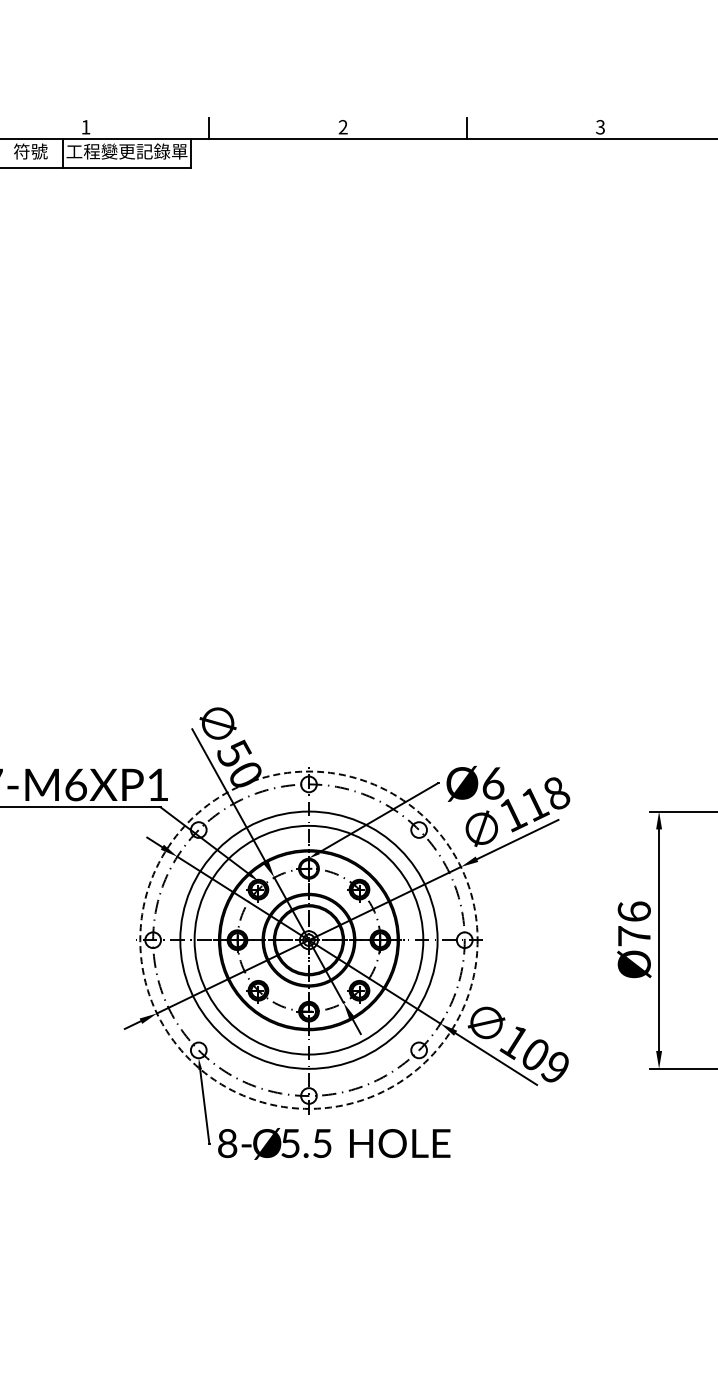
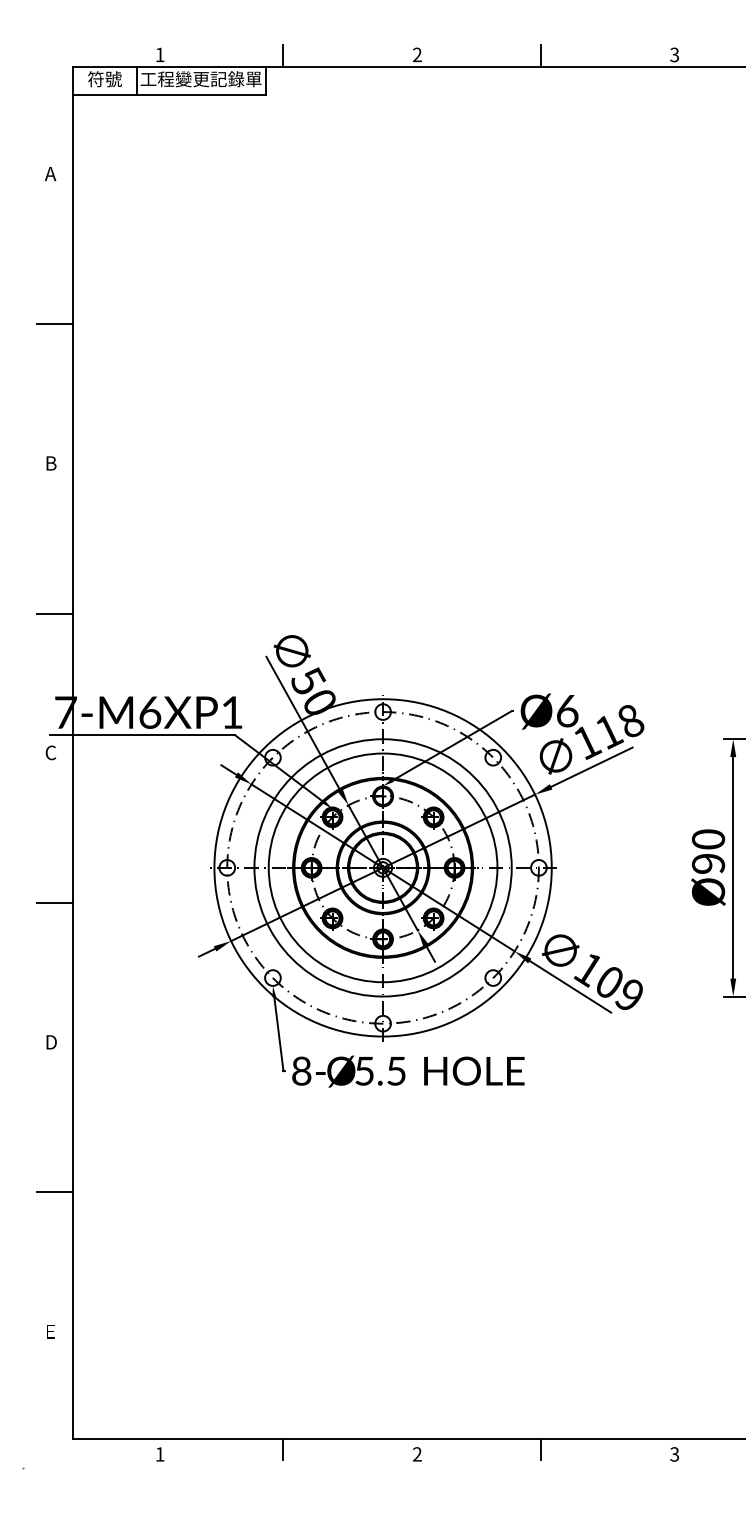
text: (634, 923) -> (708, 851), Ø76 -> Ø90
circle: (308, 939) -> (382, 867), dashed -> solid

